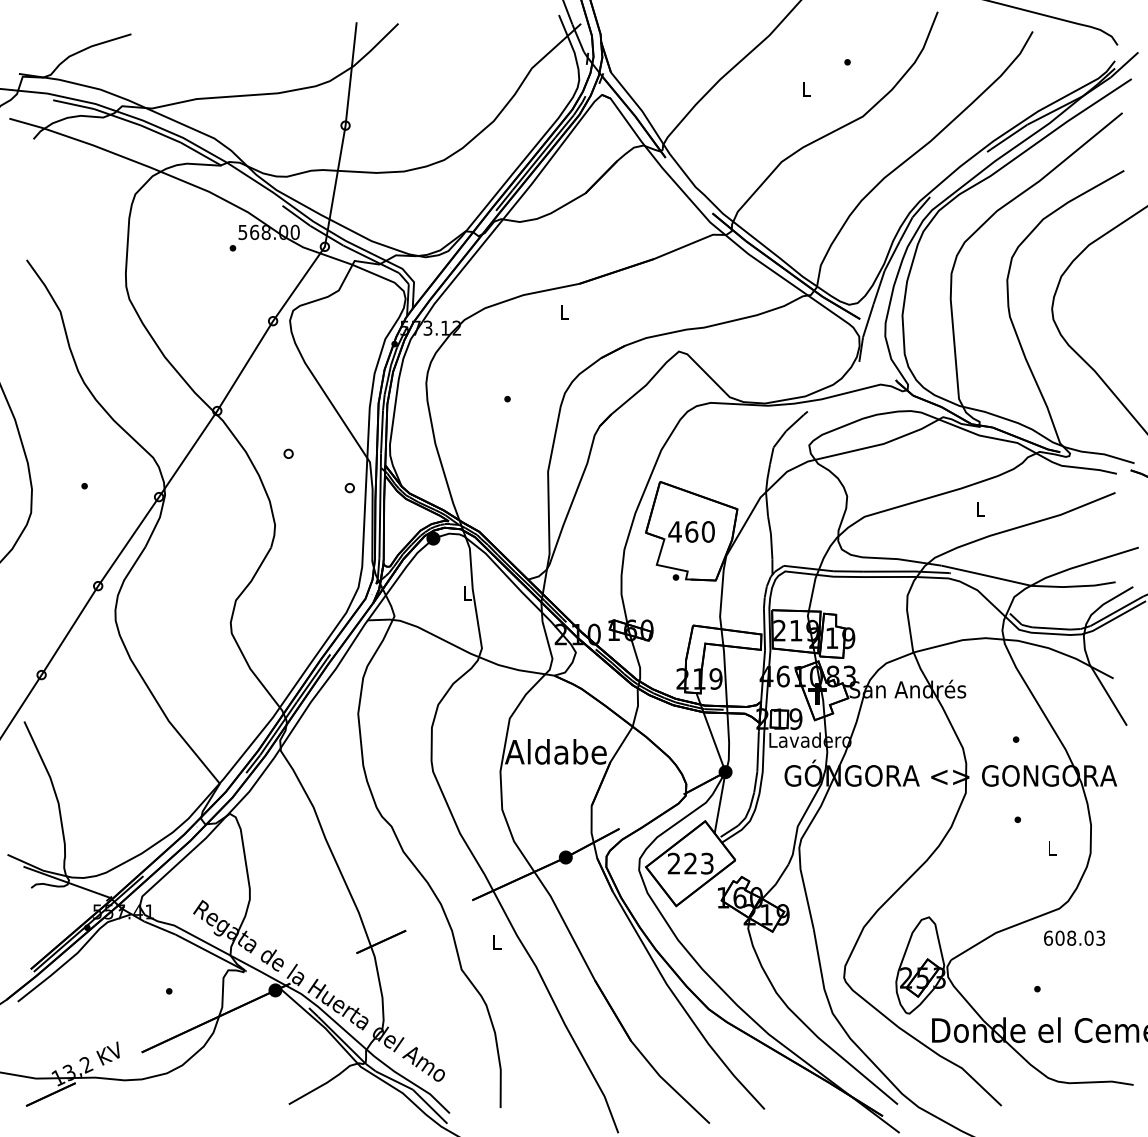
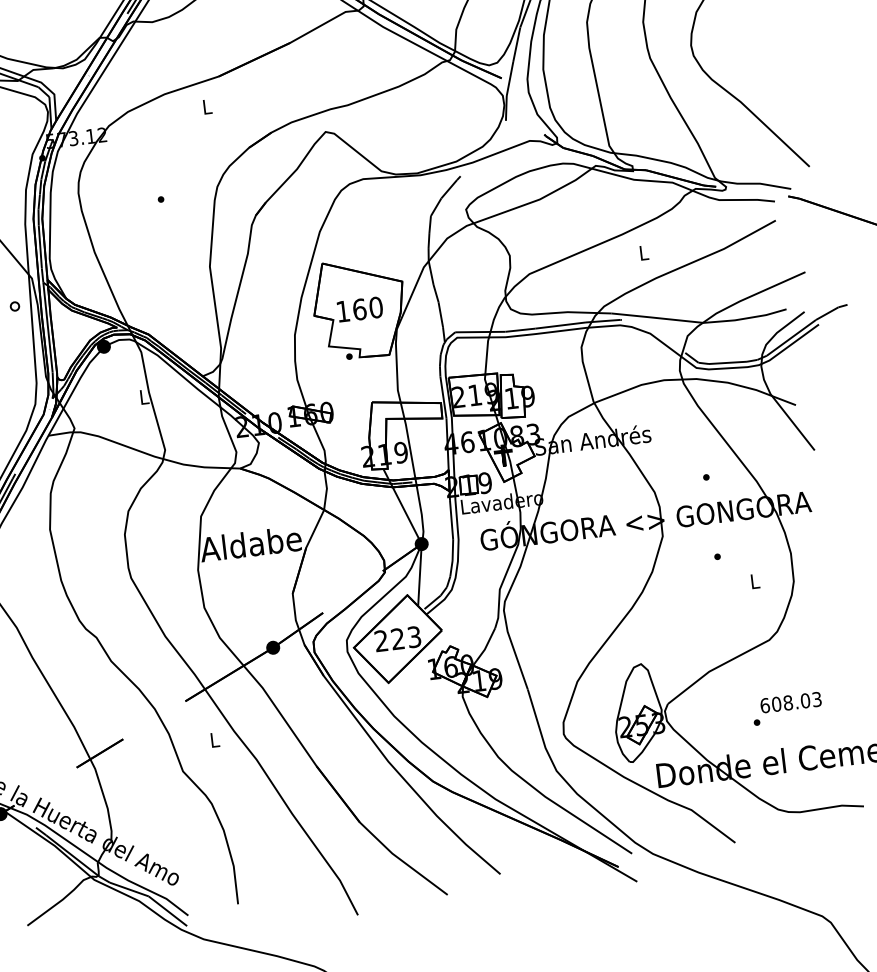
text: (674, 531) -> (342, 311), 460 -> 160
text: (1074, 937) -> (790, 701), moved

